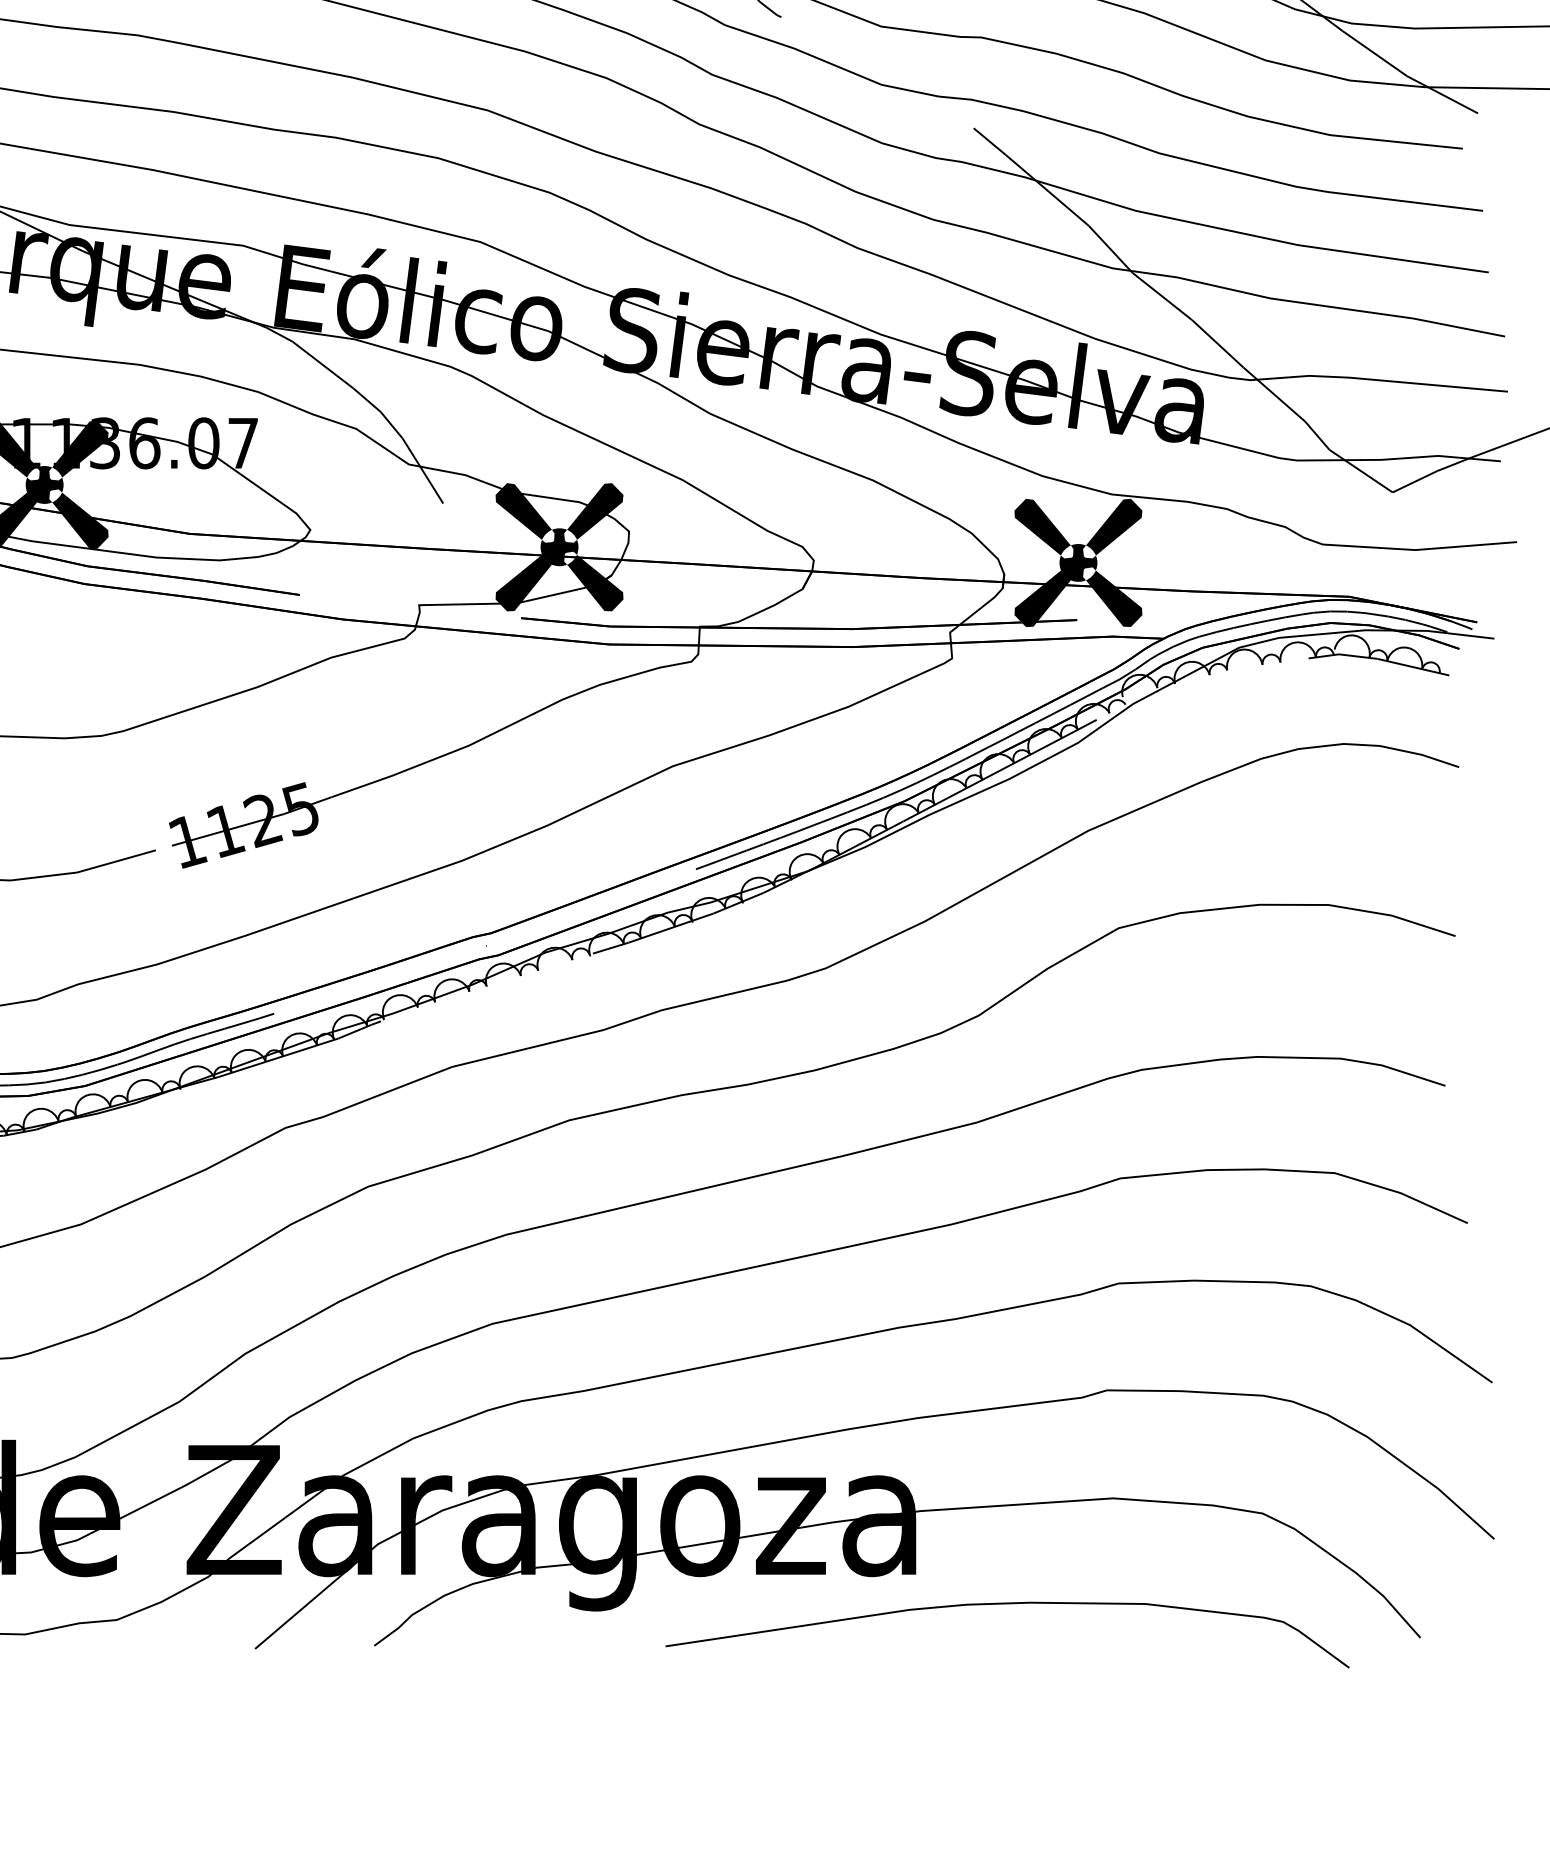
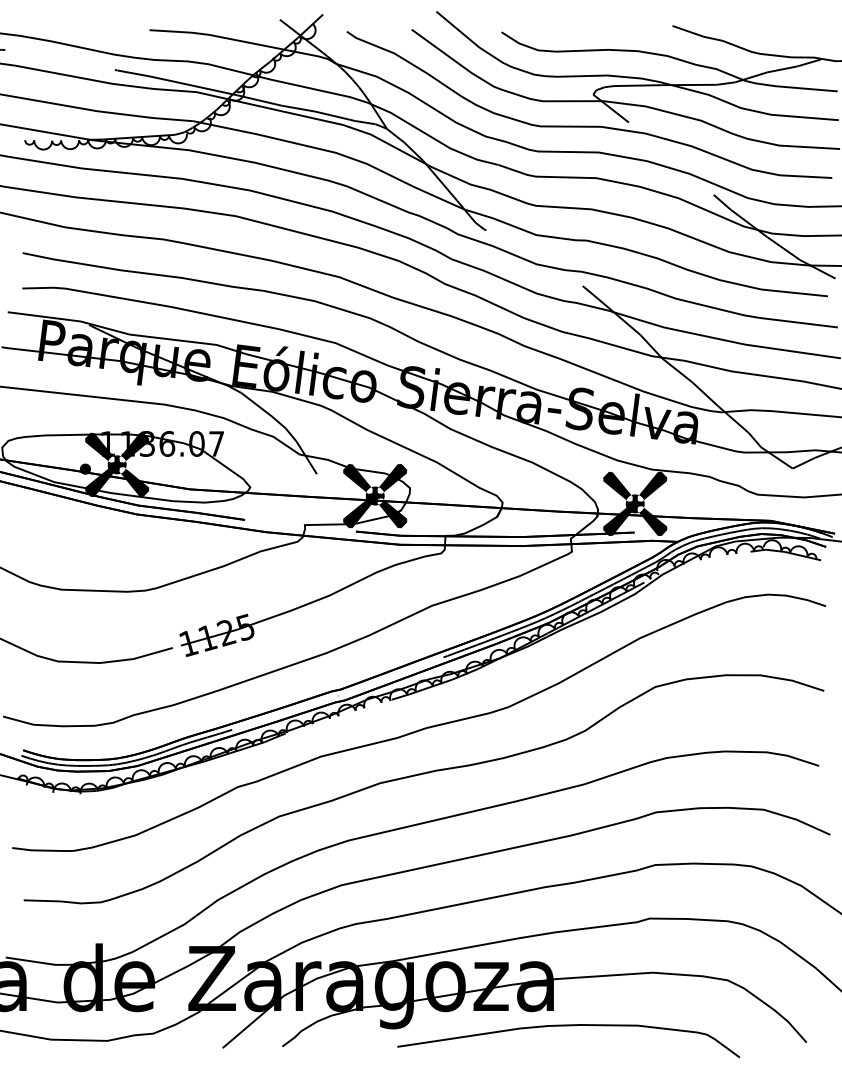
curve: (1007, 1605) -> (568, 1026), moved

